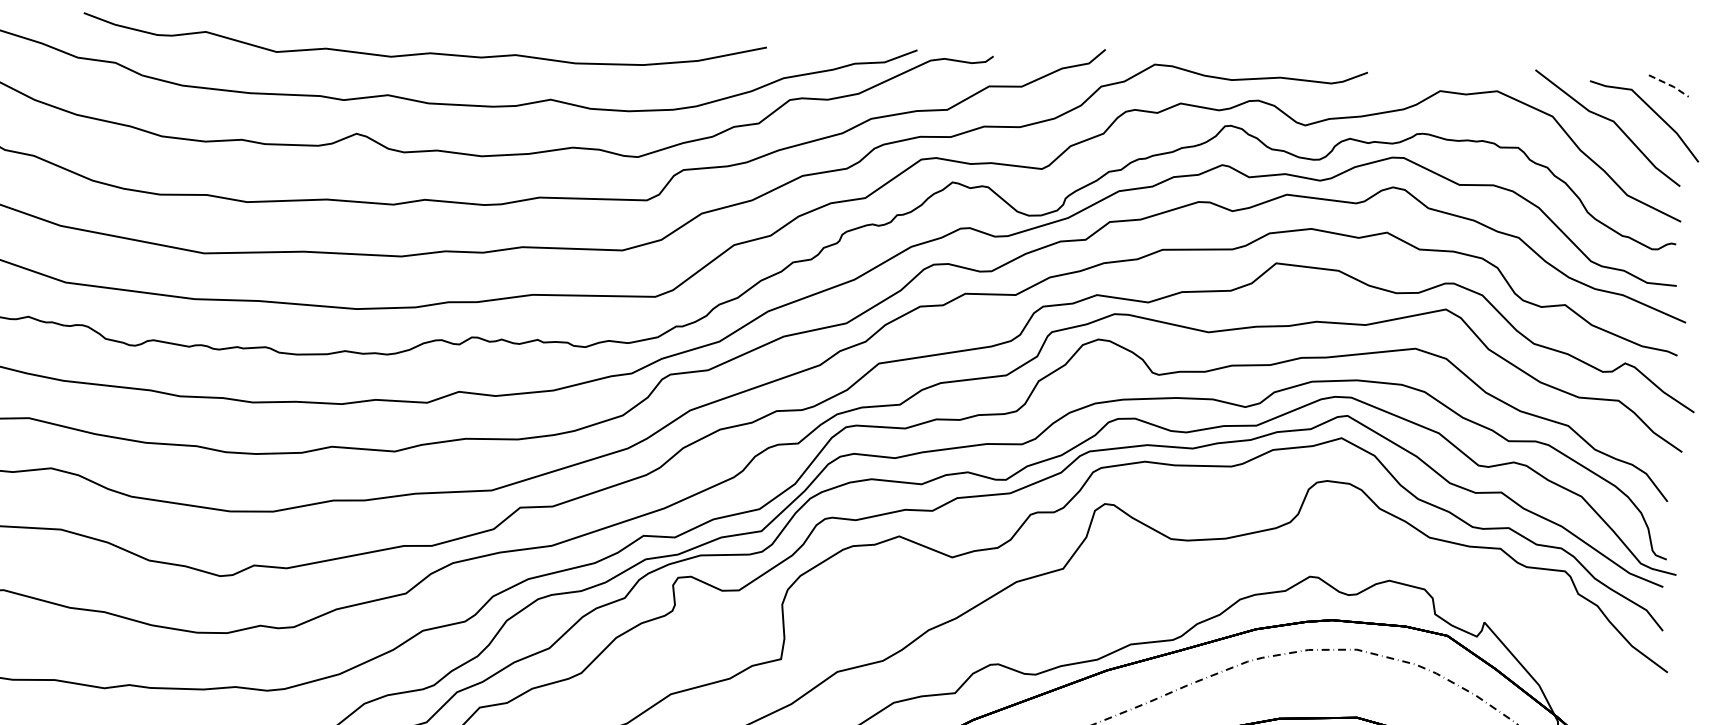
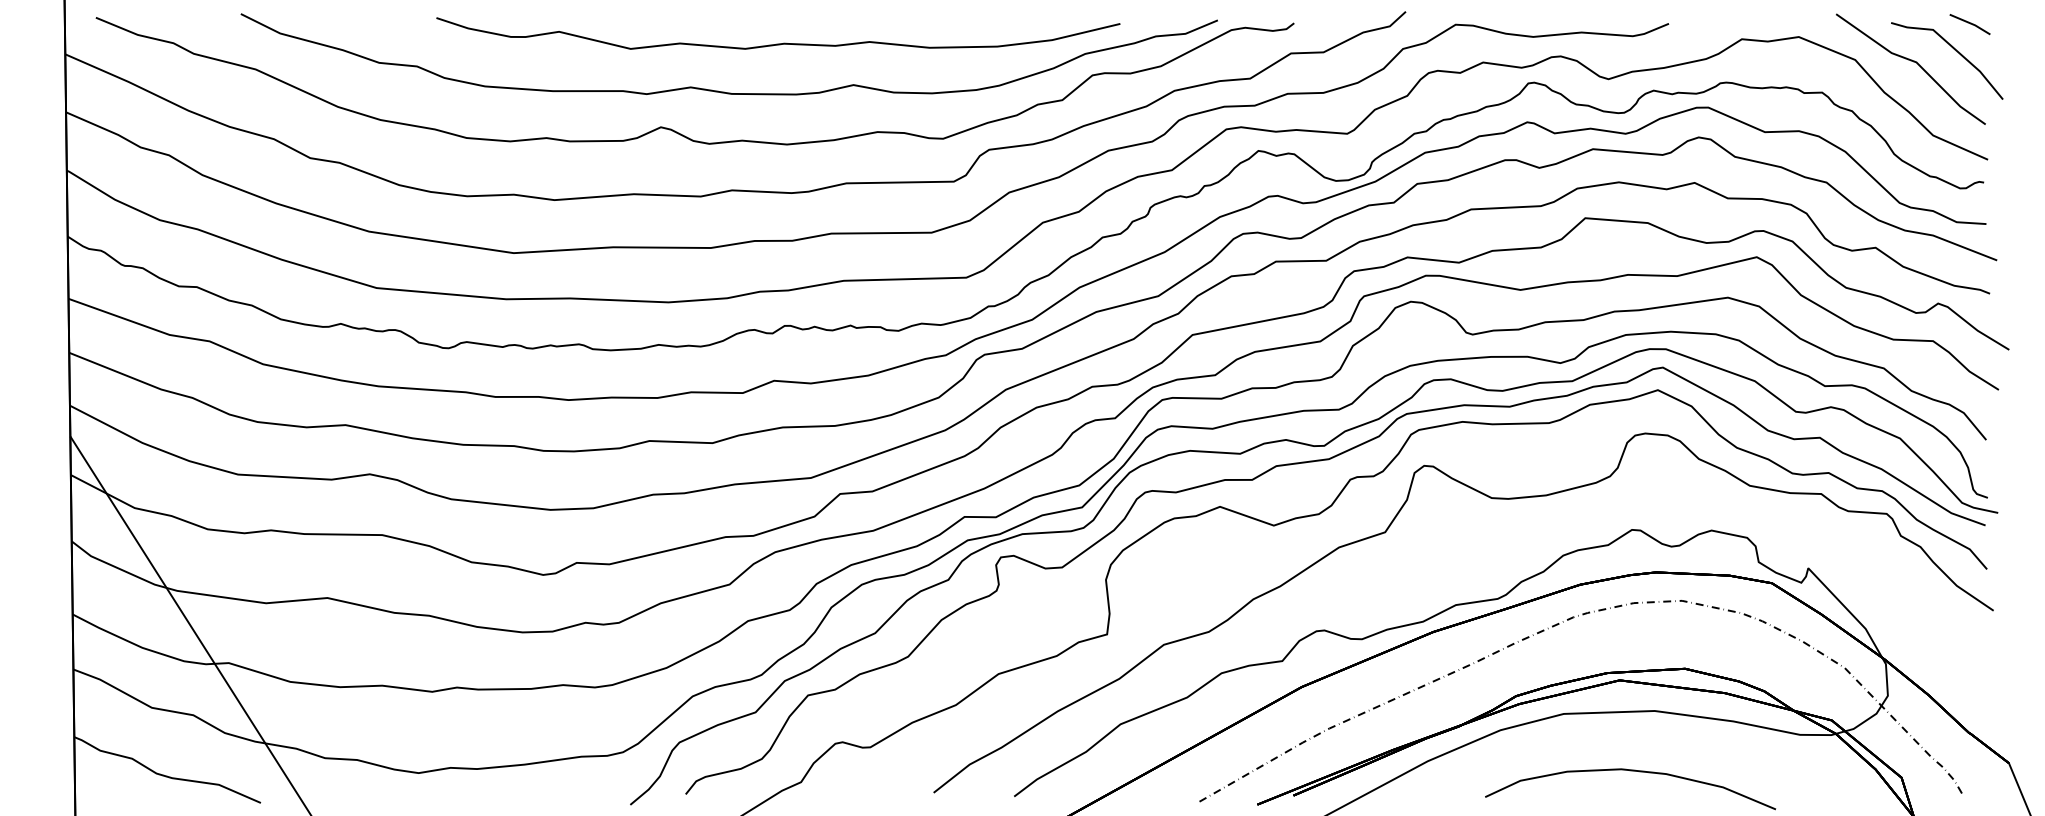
curve: (424, 52) -> (778, 43), moved
line: (1670, 84) -> (1971, 23), dashed -> solid

